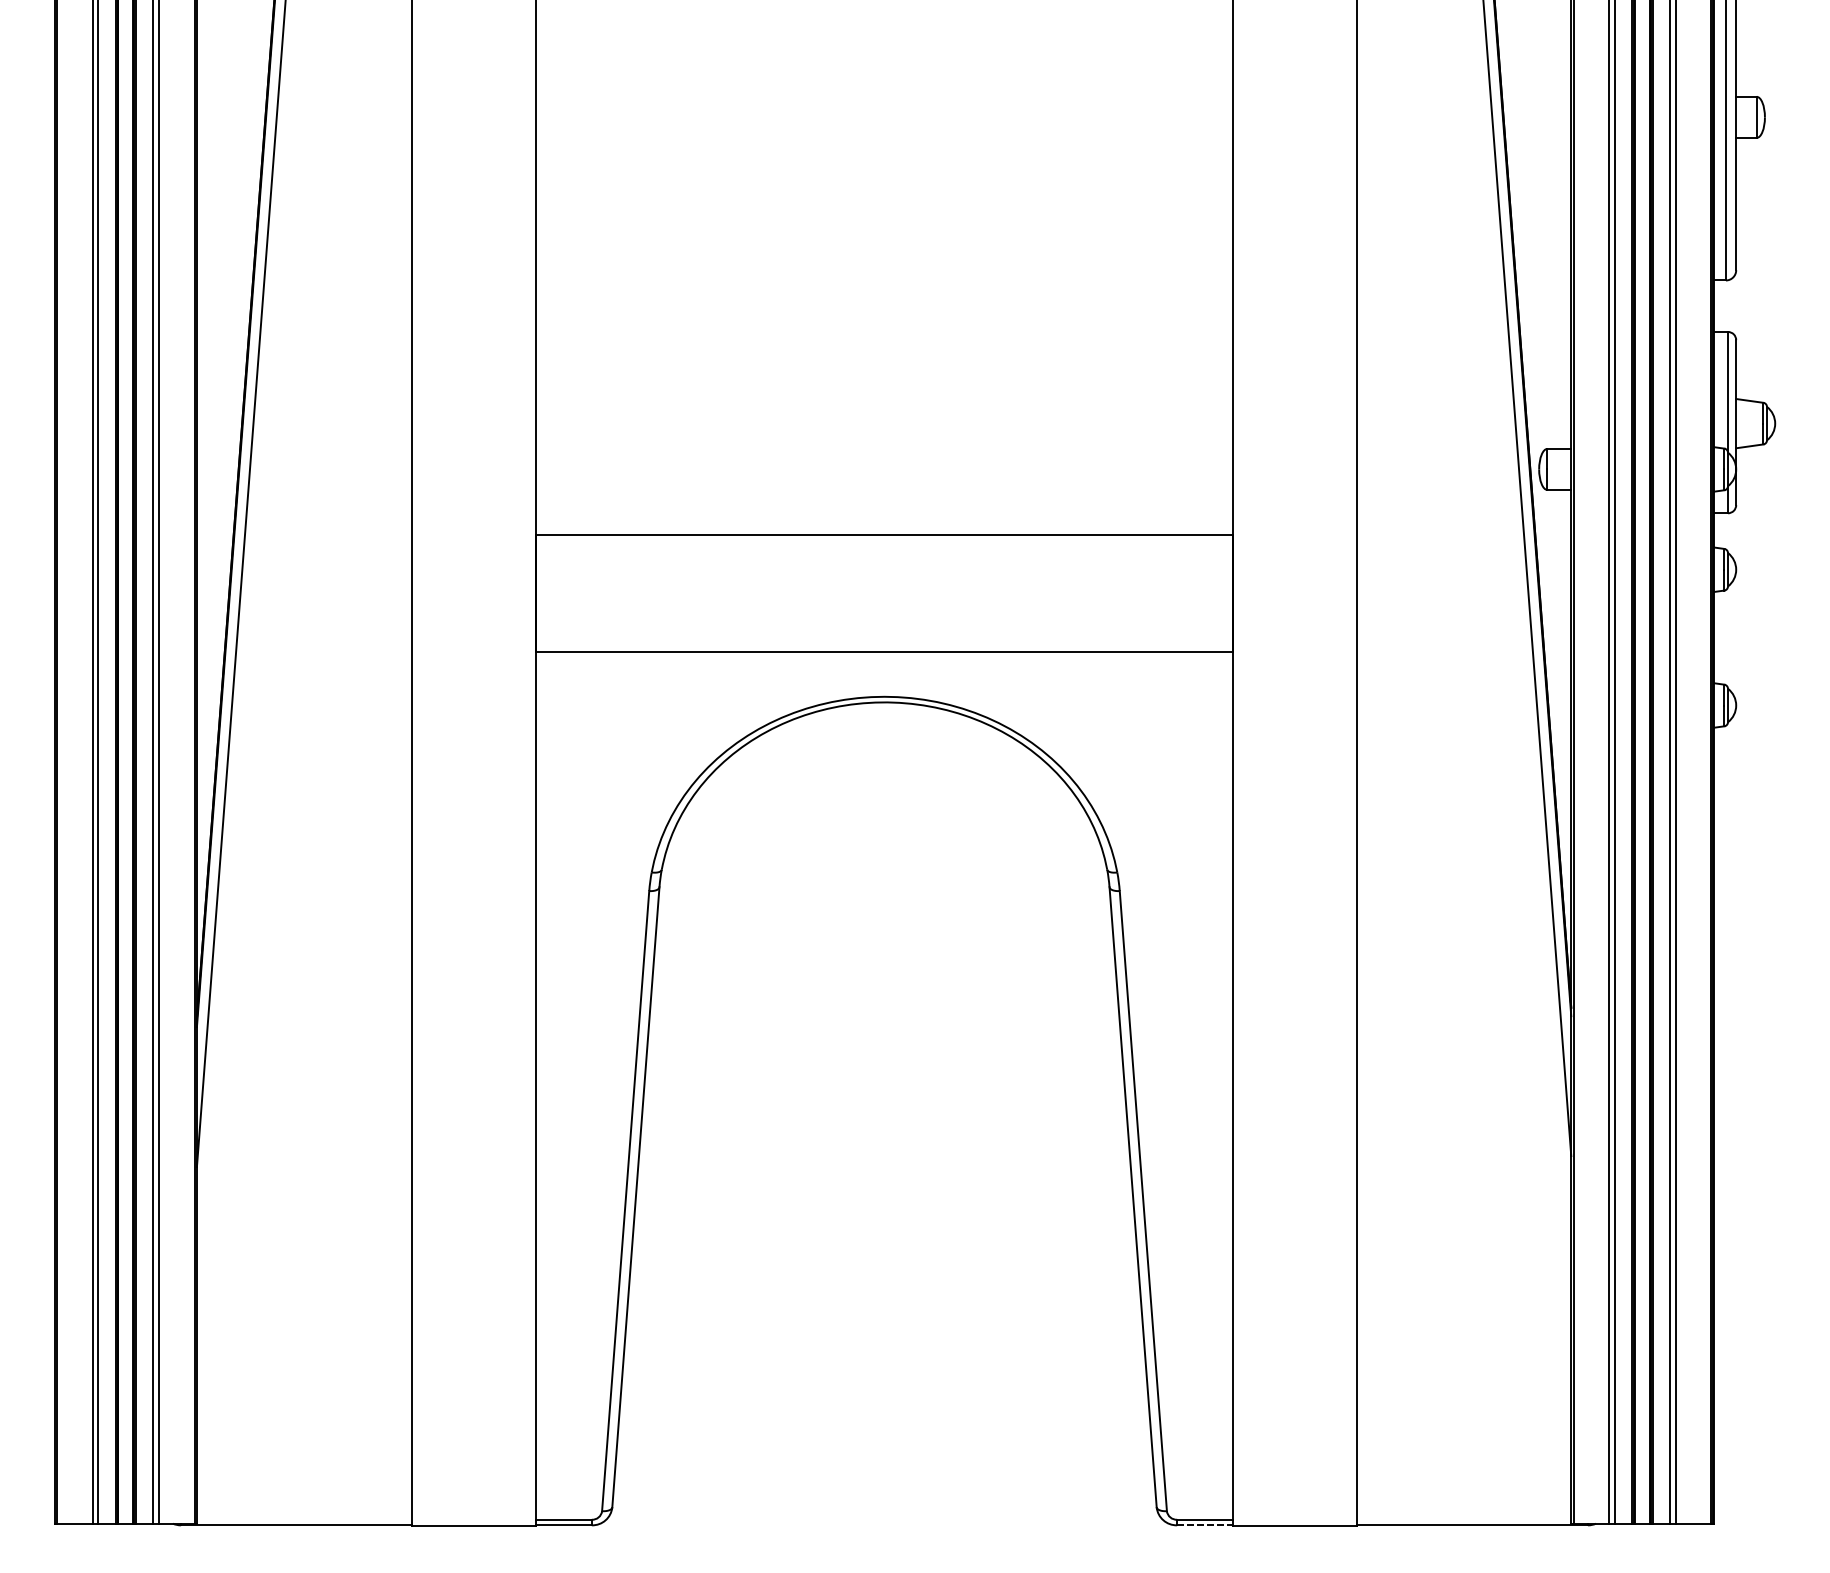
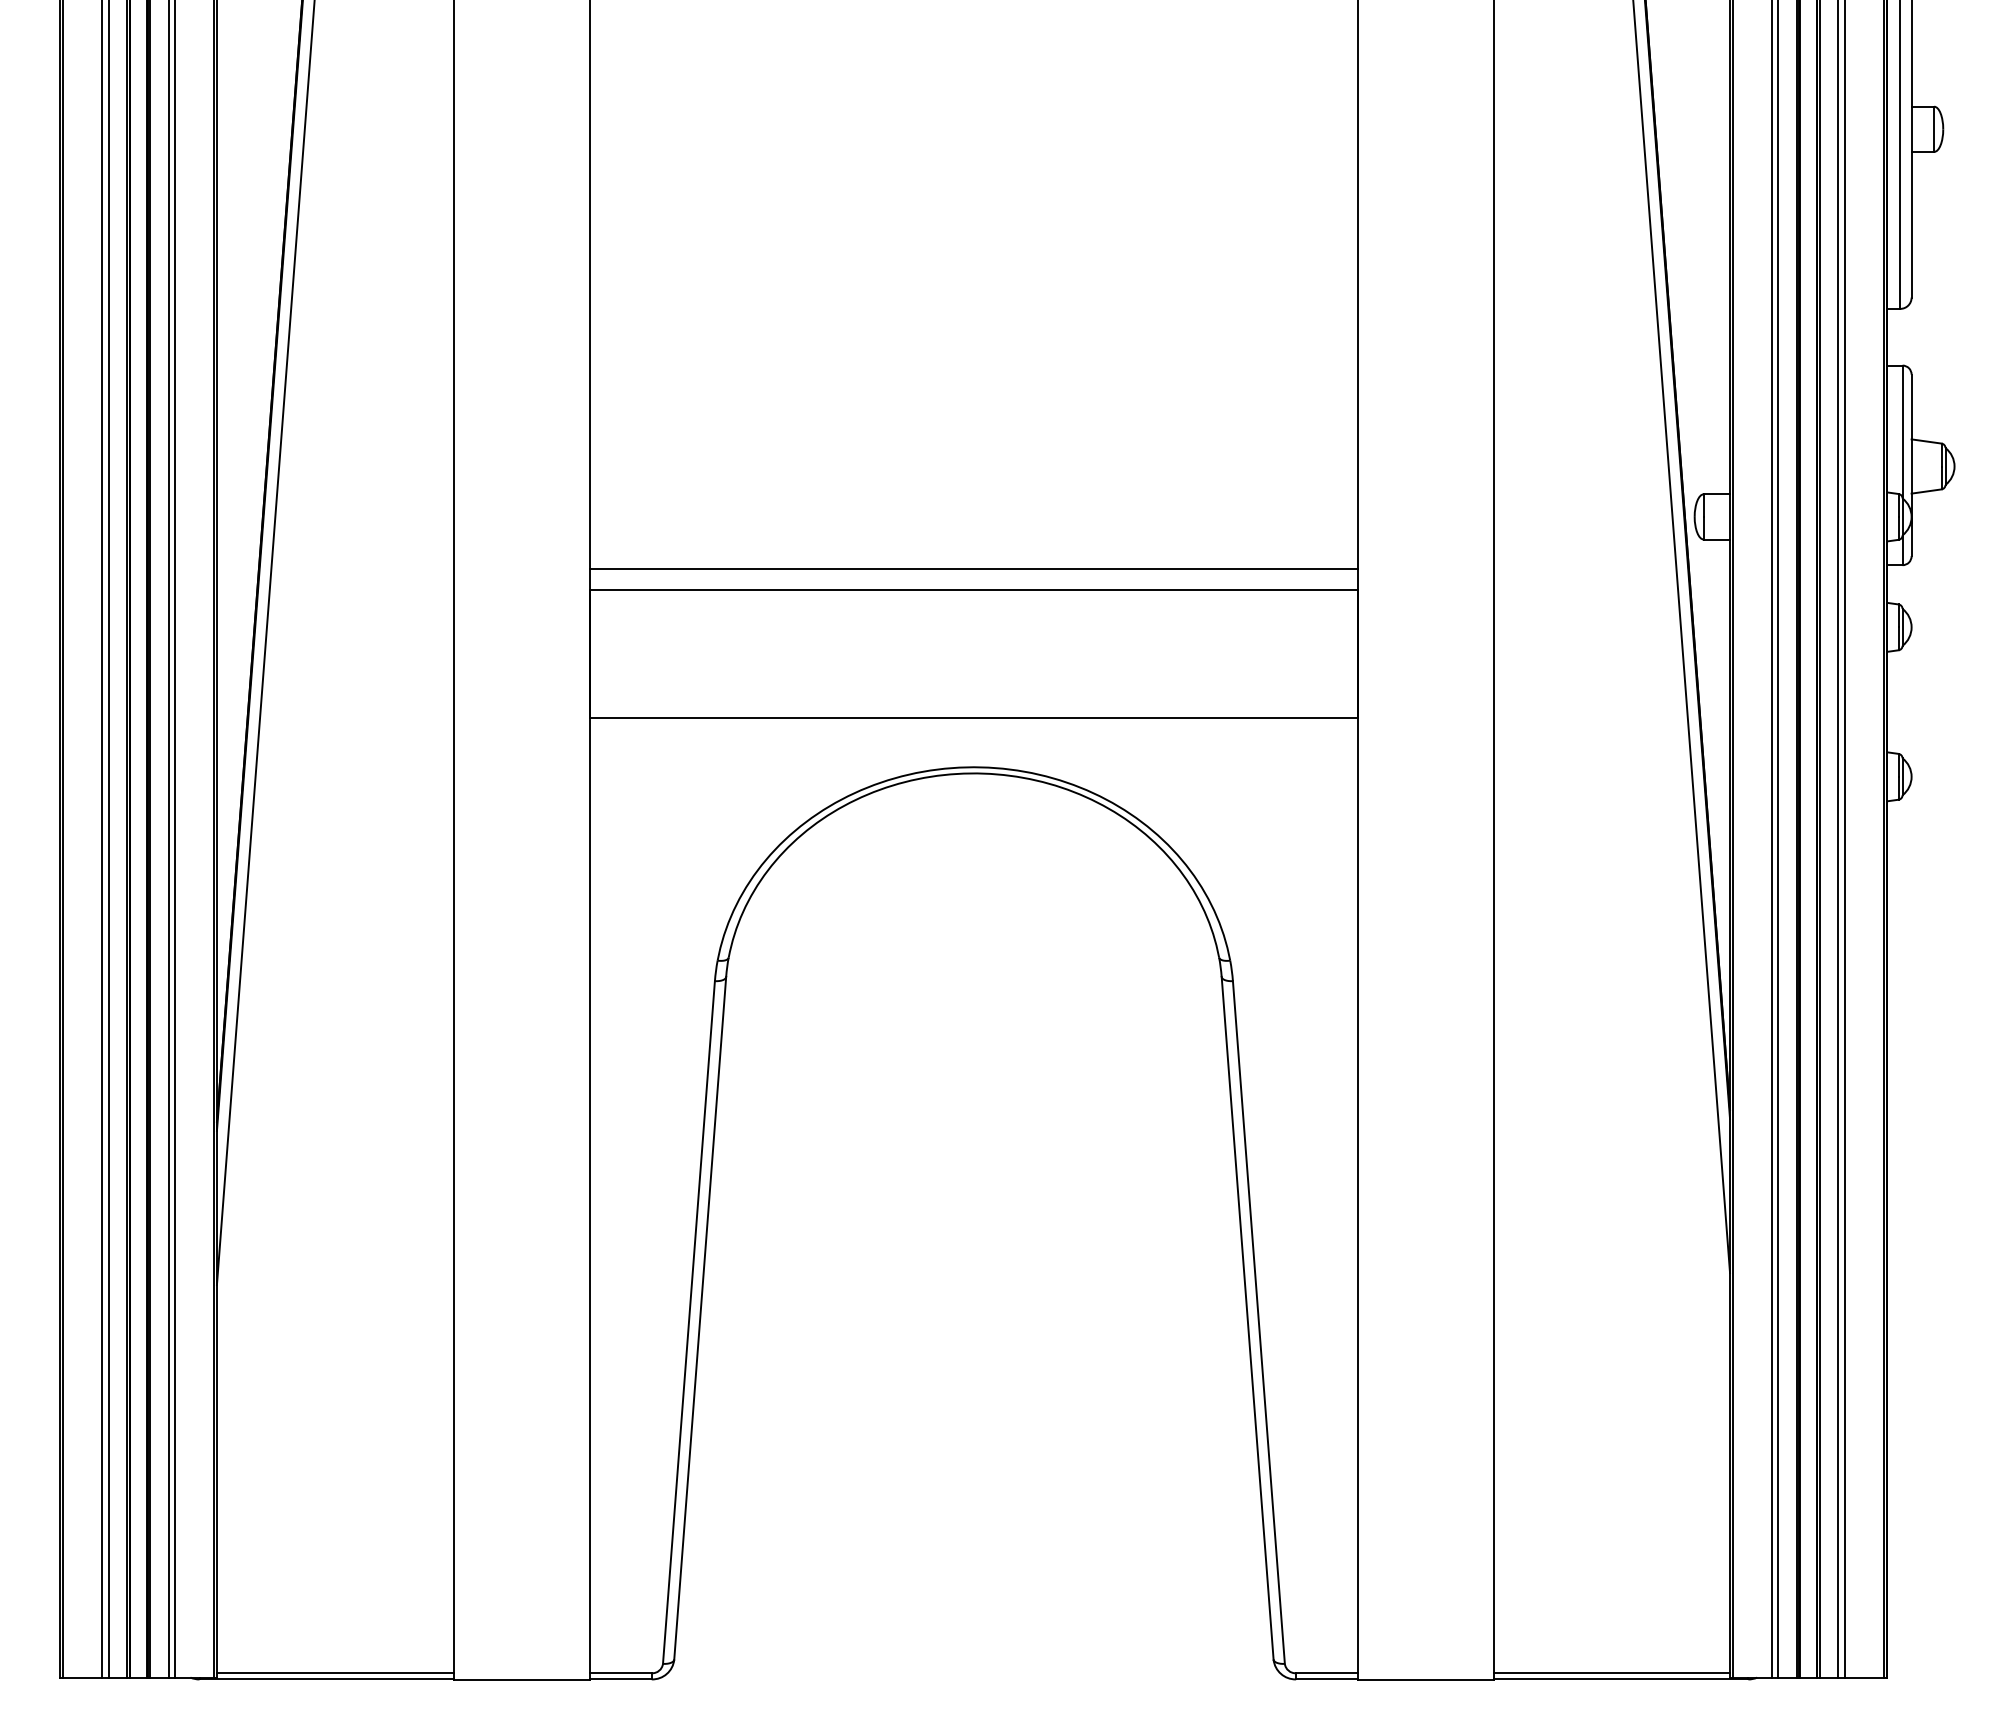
line: (884, 517) -> (973, 569), added
line: (304, 1519) -> (335, 1673), added
line: (1463, 1519) -> (1611, 1673), added
line: (1205, 1525) -> (1327, 1679), dashed -> solid

